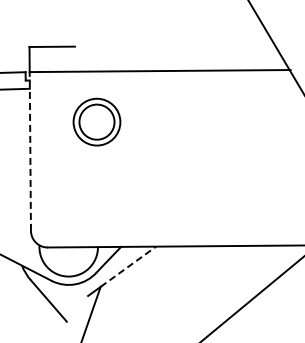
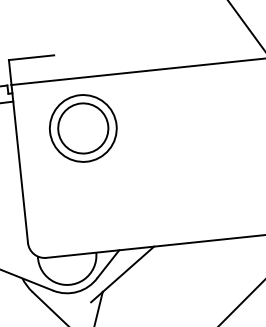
part: (96, 121) -> (82, 127), size x1.43
line: (30, 151) -> (19, 163), dashed -> solid
line: (128, 266) -> (128, 269), dashed -> solid

